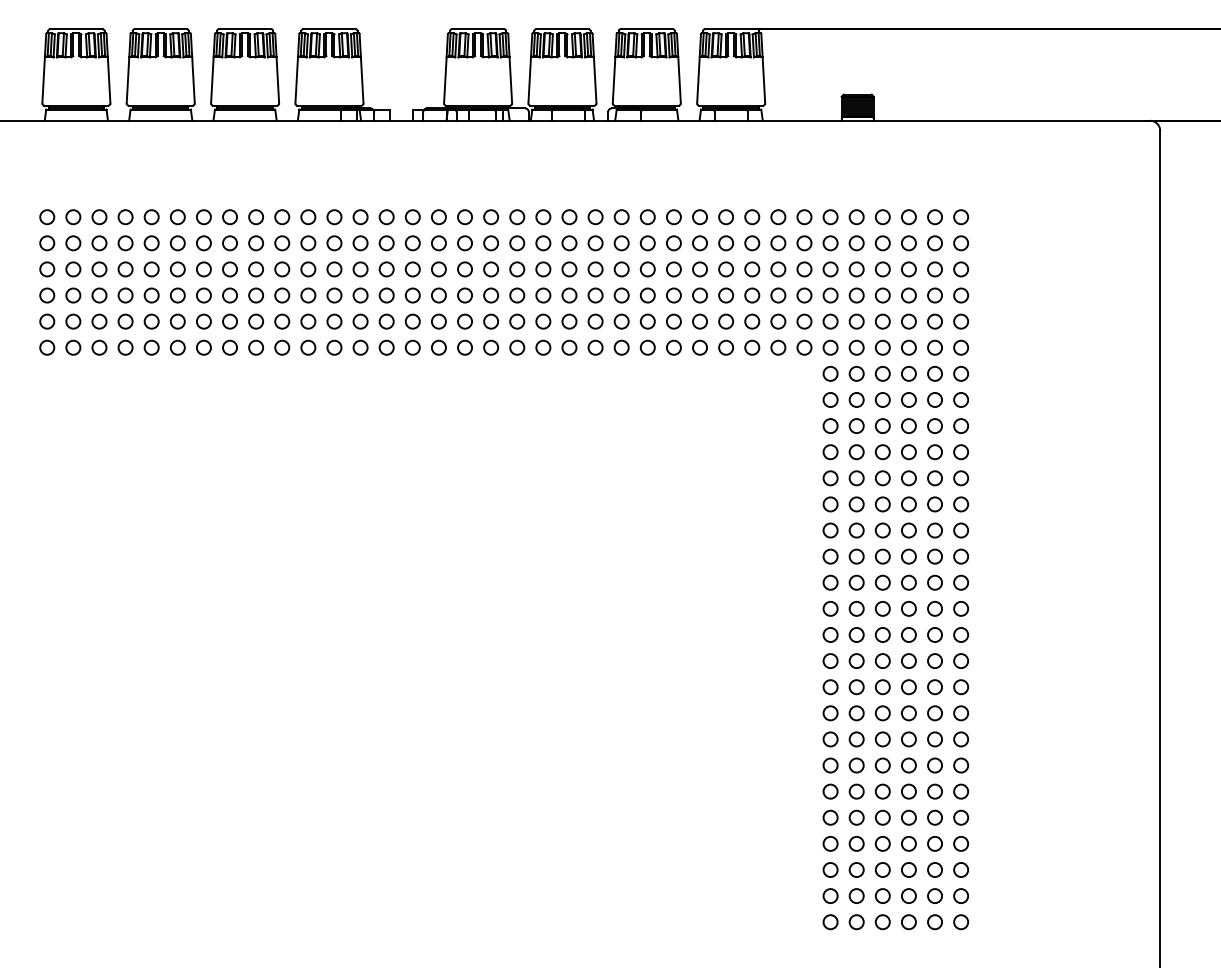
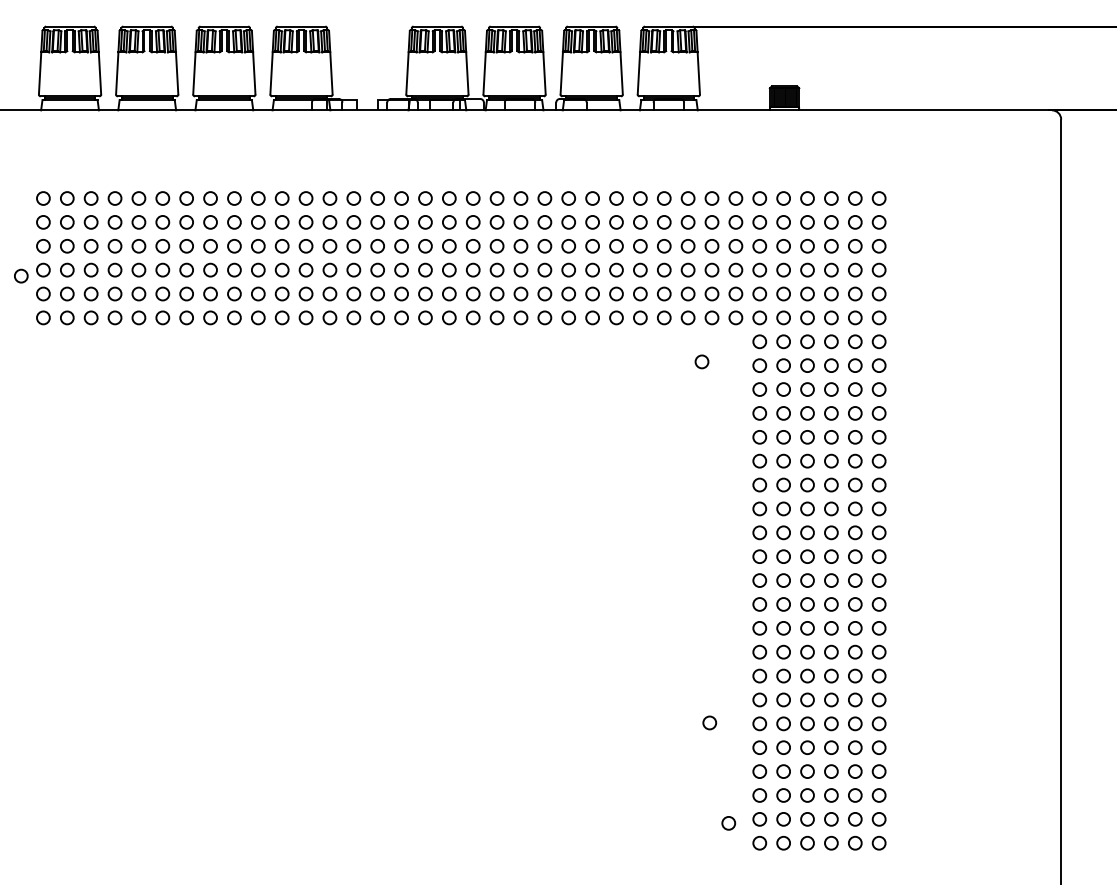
circle: (23, 301) -> (21, 275), added
circle: (766, 395) -> (701, 361), added
circle: (775, 790) -> (709, 722), added
circle: (796, 900) -> (728, 823), added

